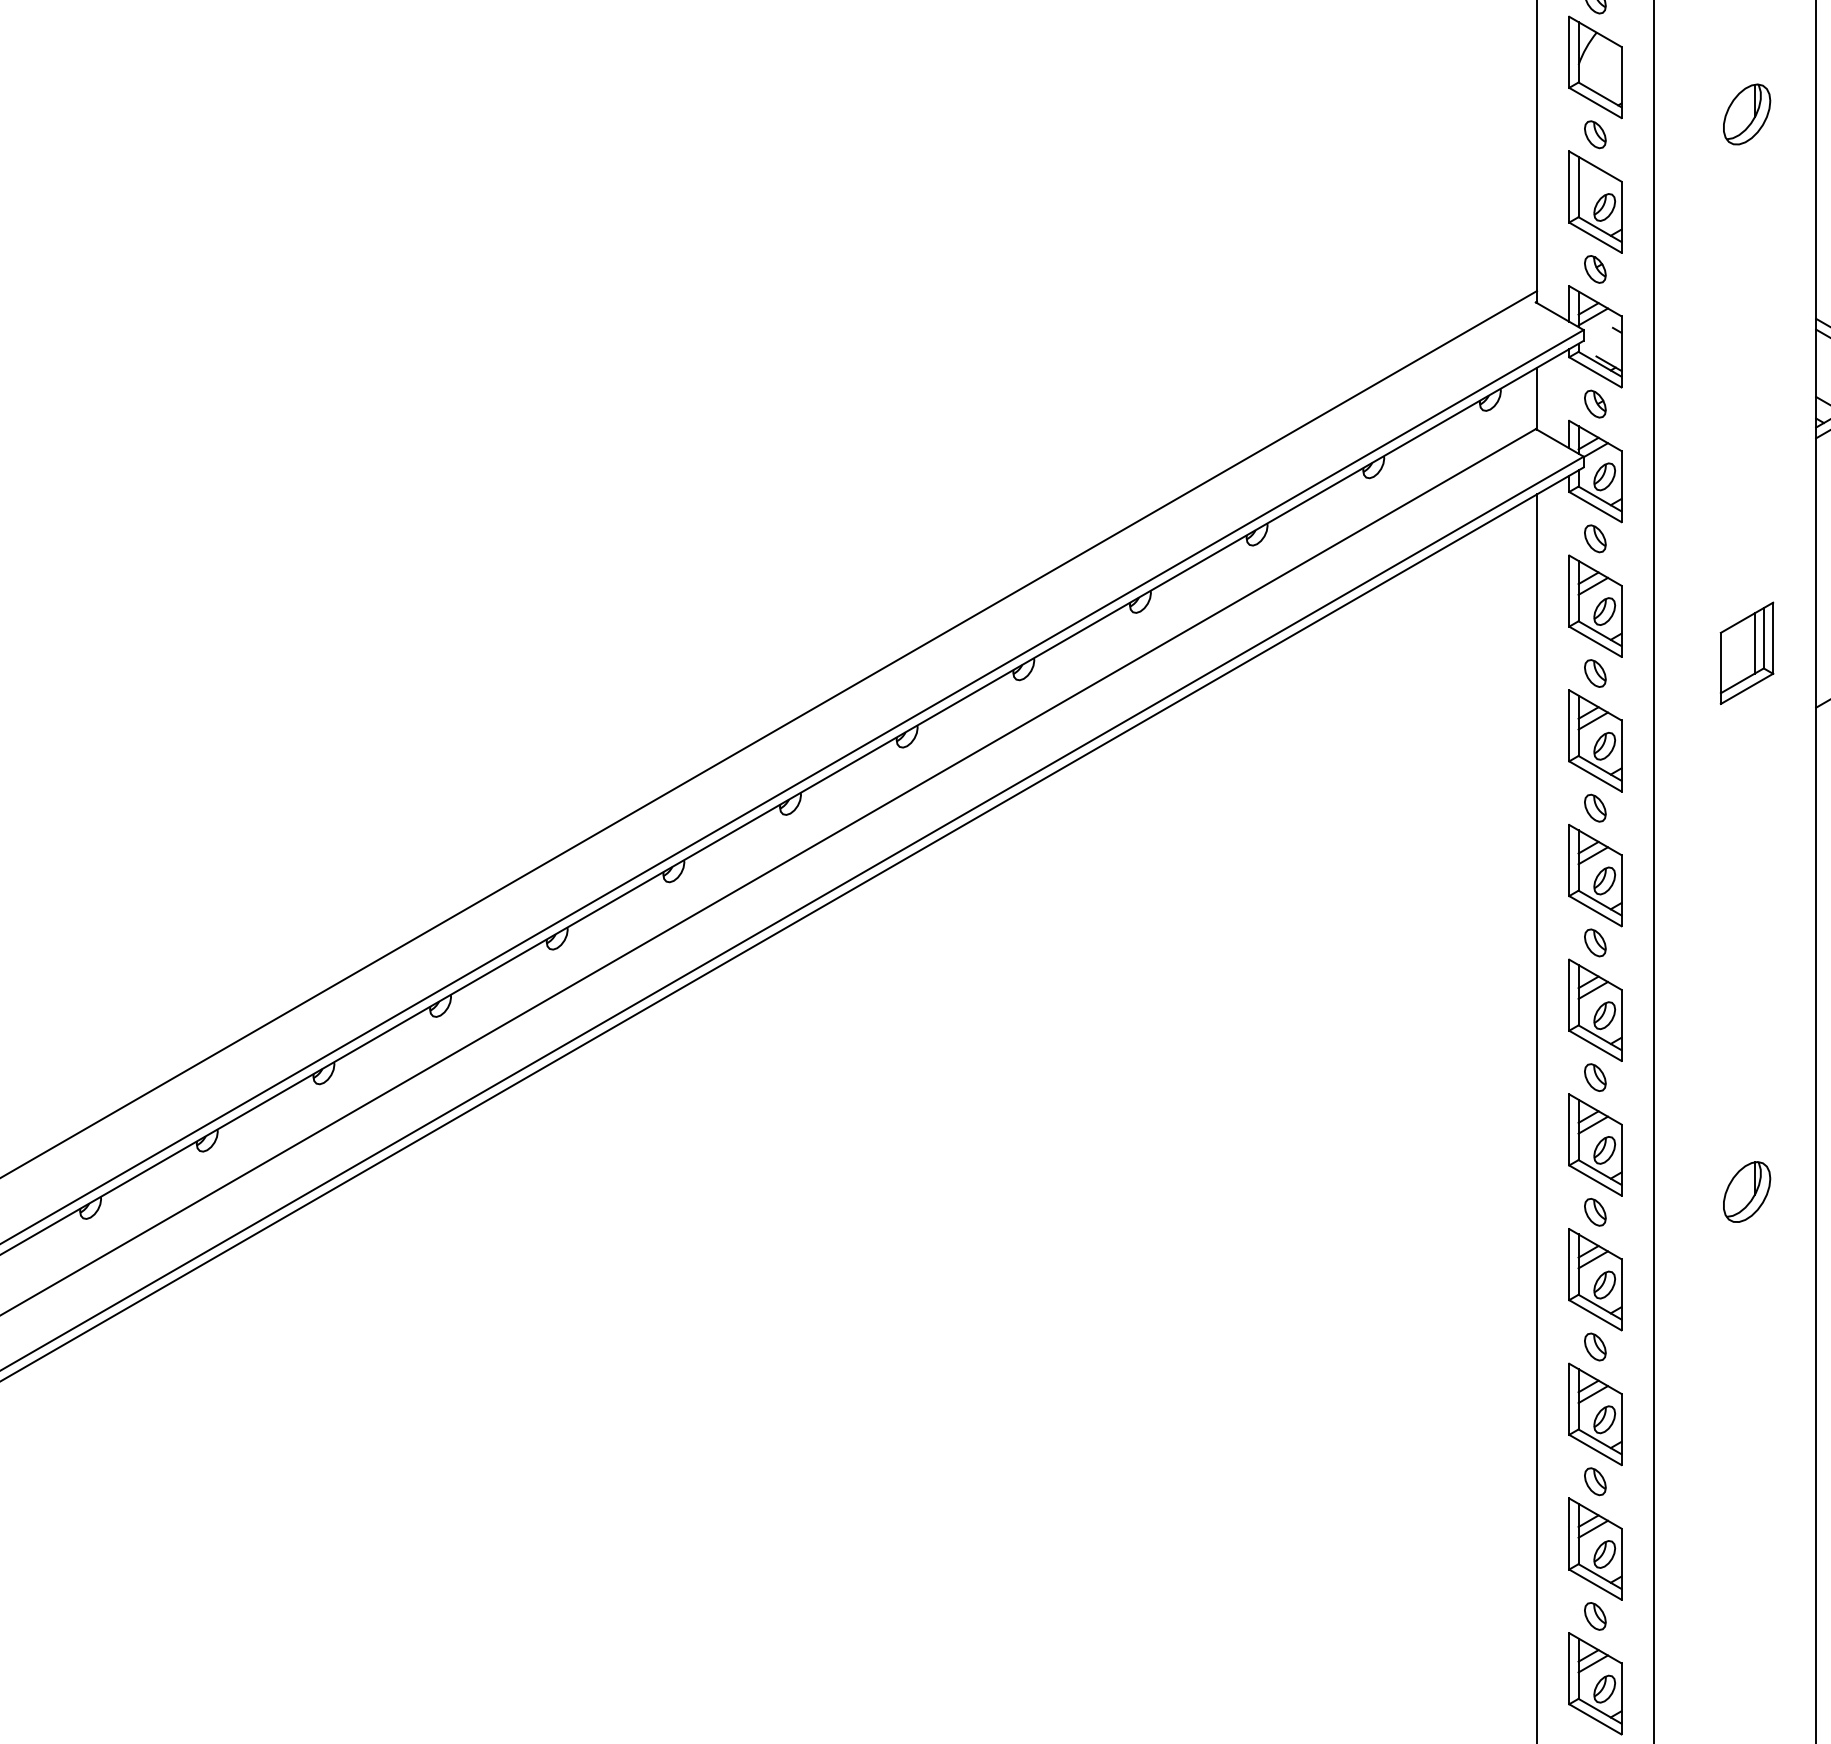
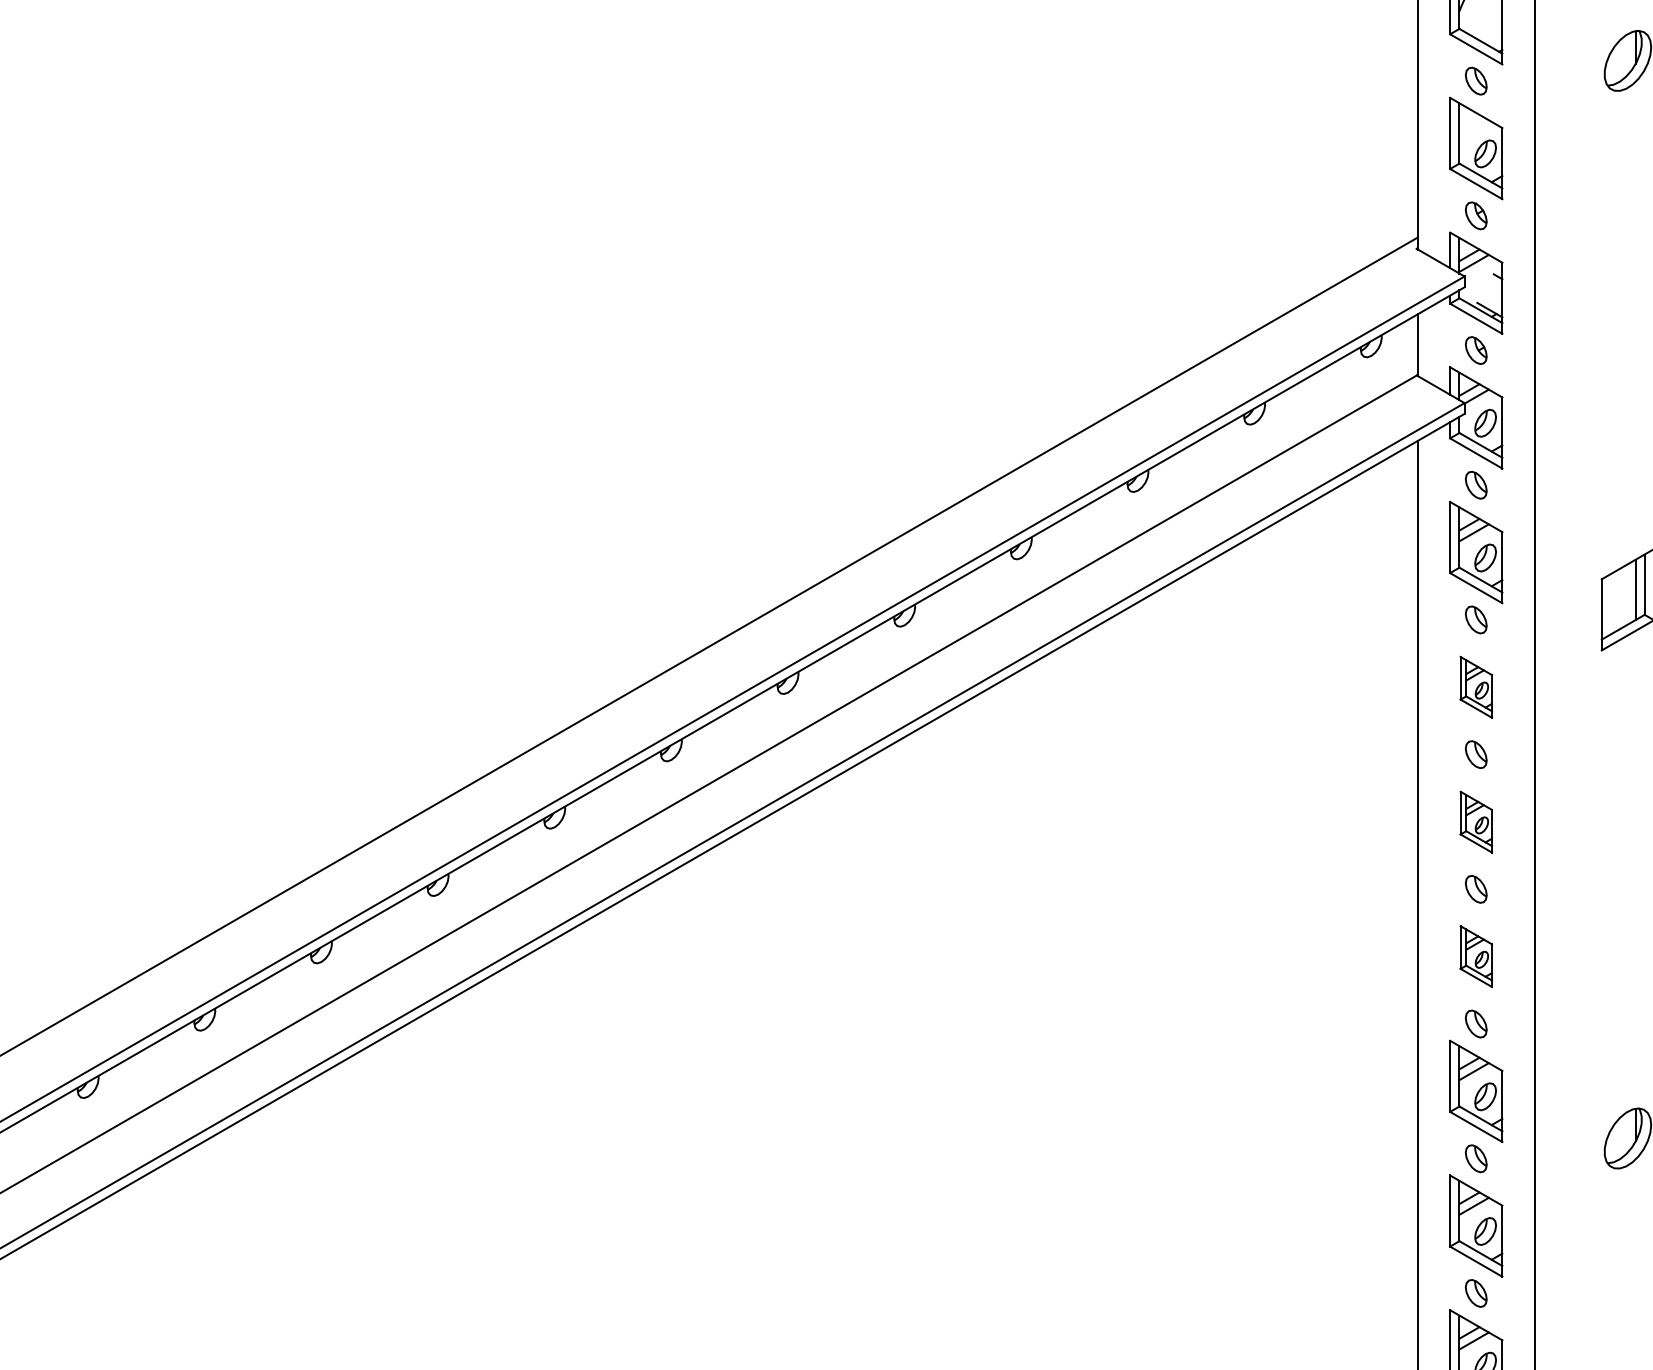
part: (1595, 740) -> (1476, 686), size x0.6
part: (1595, 875) -> (1476, 821), size x0.6
part: (1595, 1009) -> (1476, 955), size x0.6

